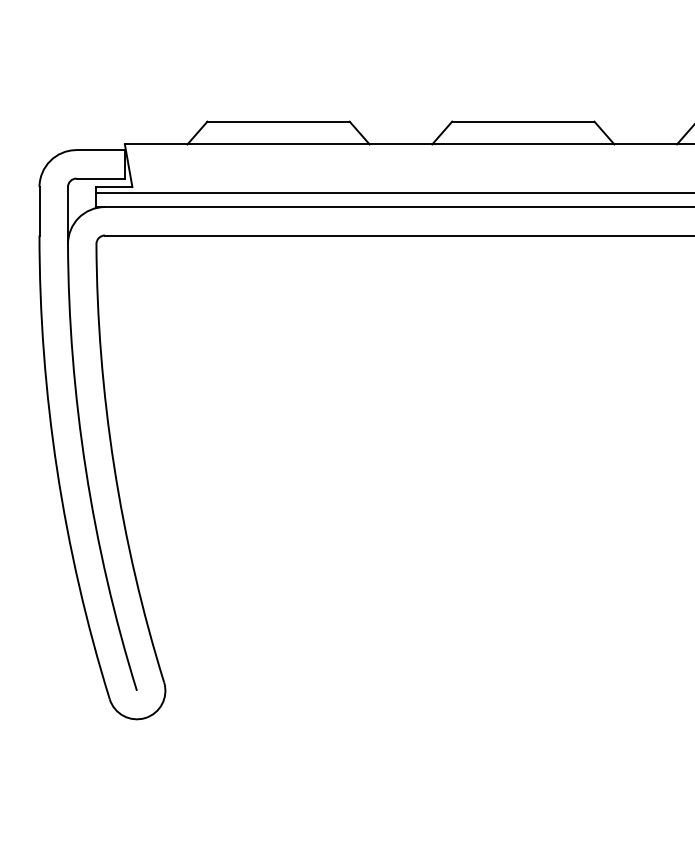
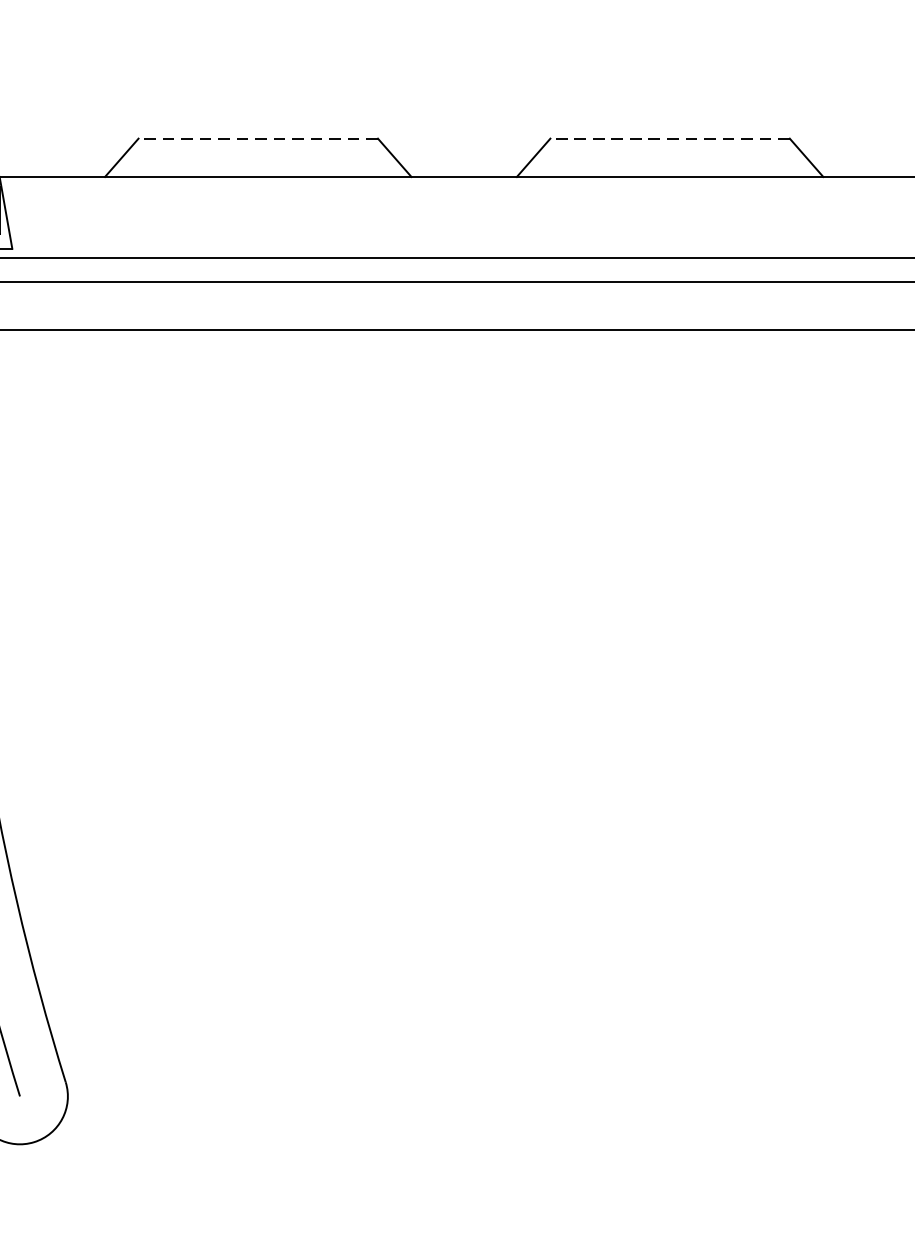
line: (278, 121) -> (258, 138), solid -> dashed
line: (522, 121) -> (668, 138), solid -> dashed

